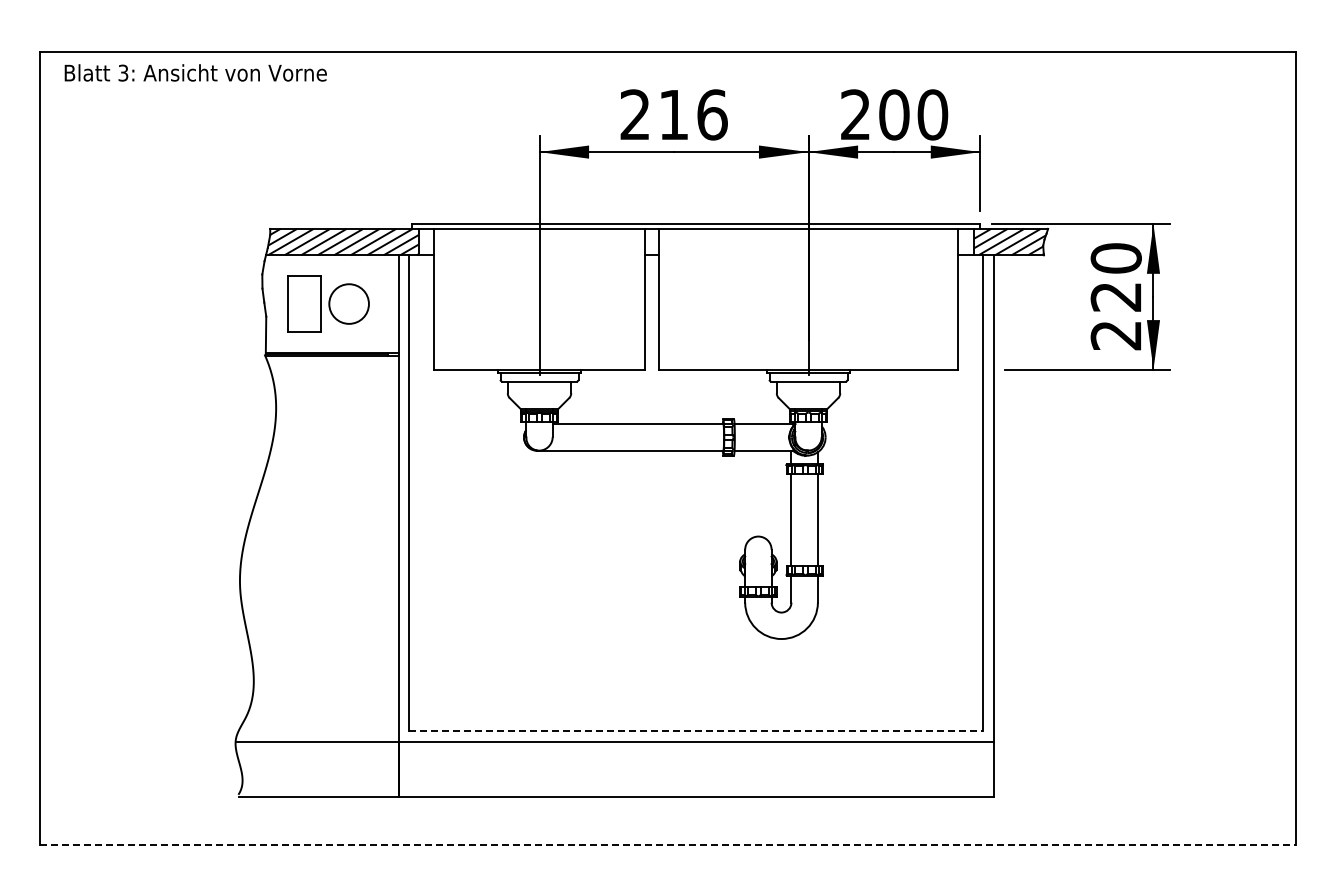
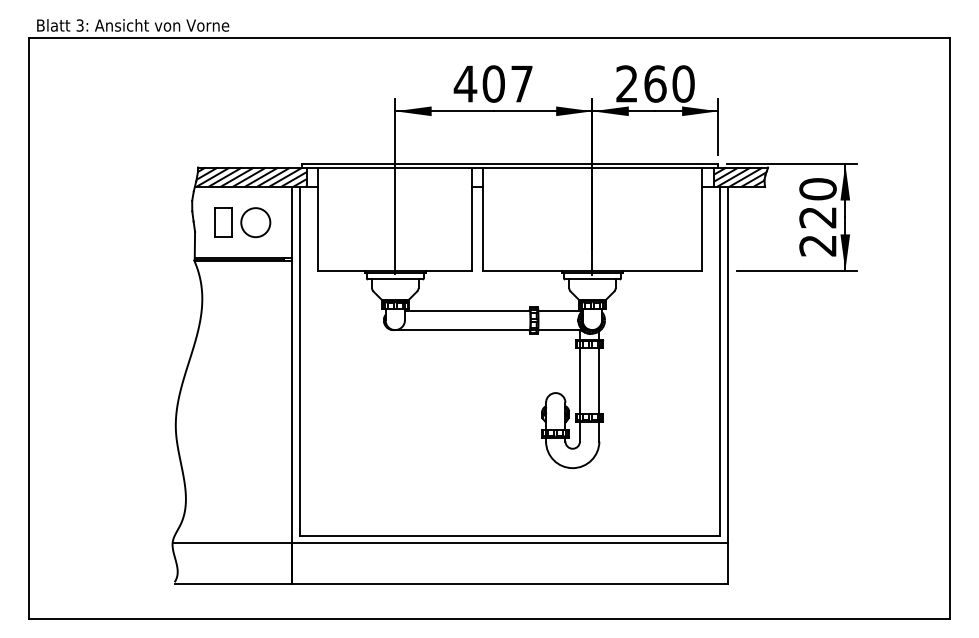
text: (195, 72) -> (132, 25), moved
text: (673, 114) -> (493, 83), 216 -> 407
text: (894, 114) -> (655, 83), 200 -> 260
part: (304, 303) -> (223, 222), size x0.71
line: (696, 731) -> (510, 535), dashed -> solid
line: (668, 844) -> (489, 618), dashed -> solid

